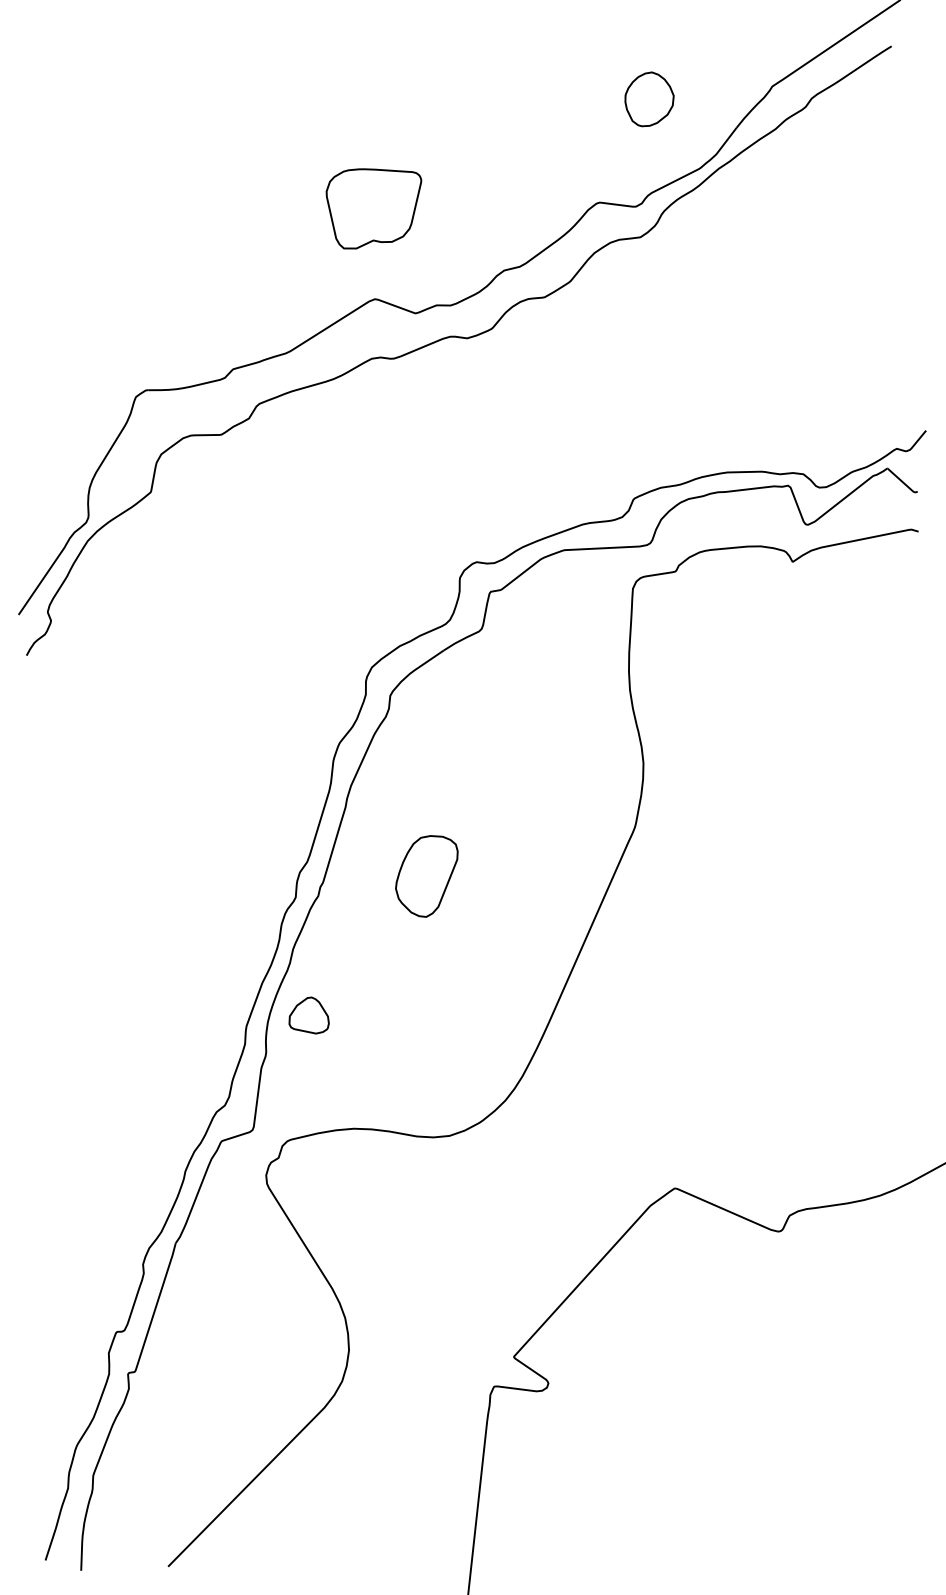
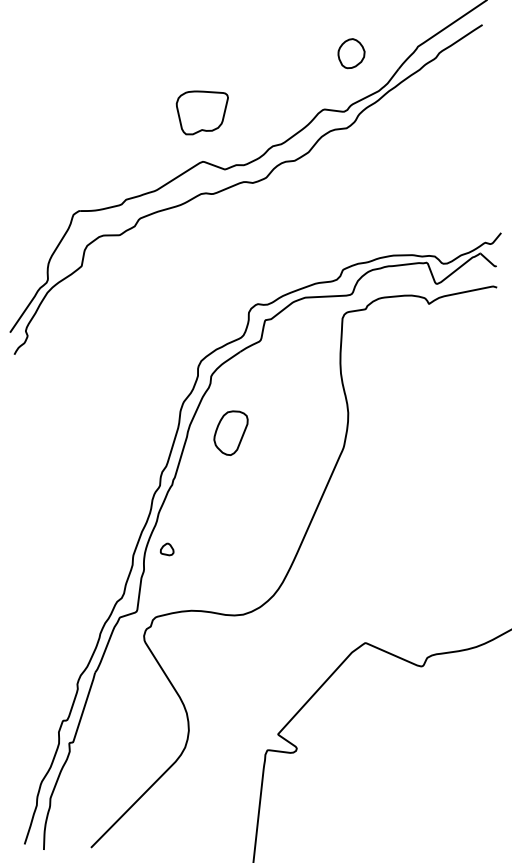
part: (425, 875) -> (230, 432), moved
part: (307, 1015) -> (166, 549), size x0.6

